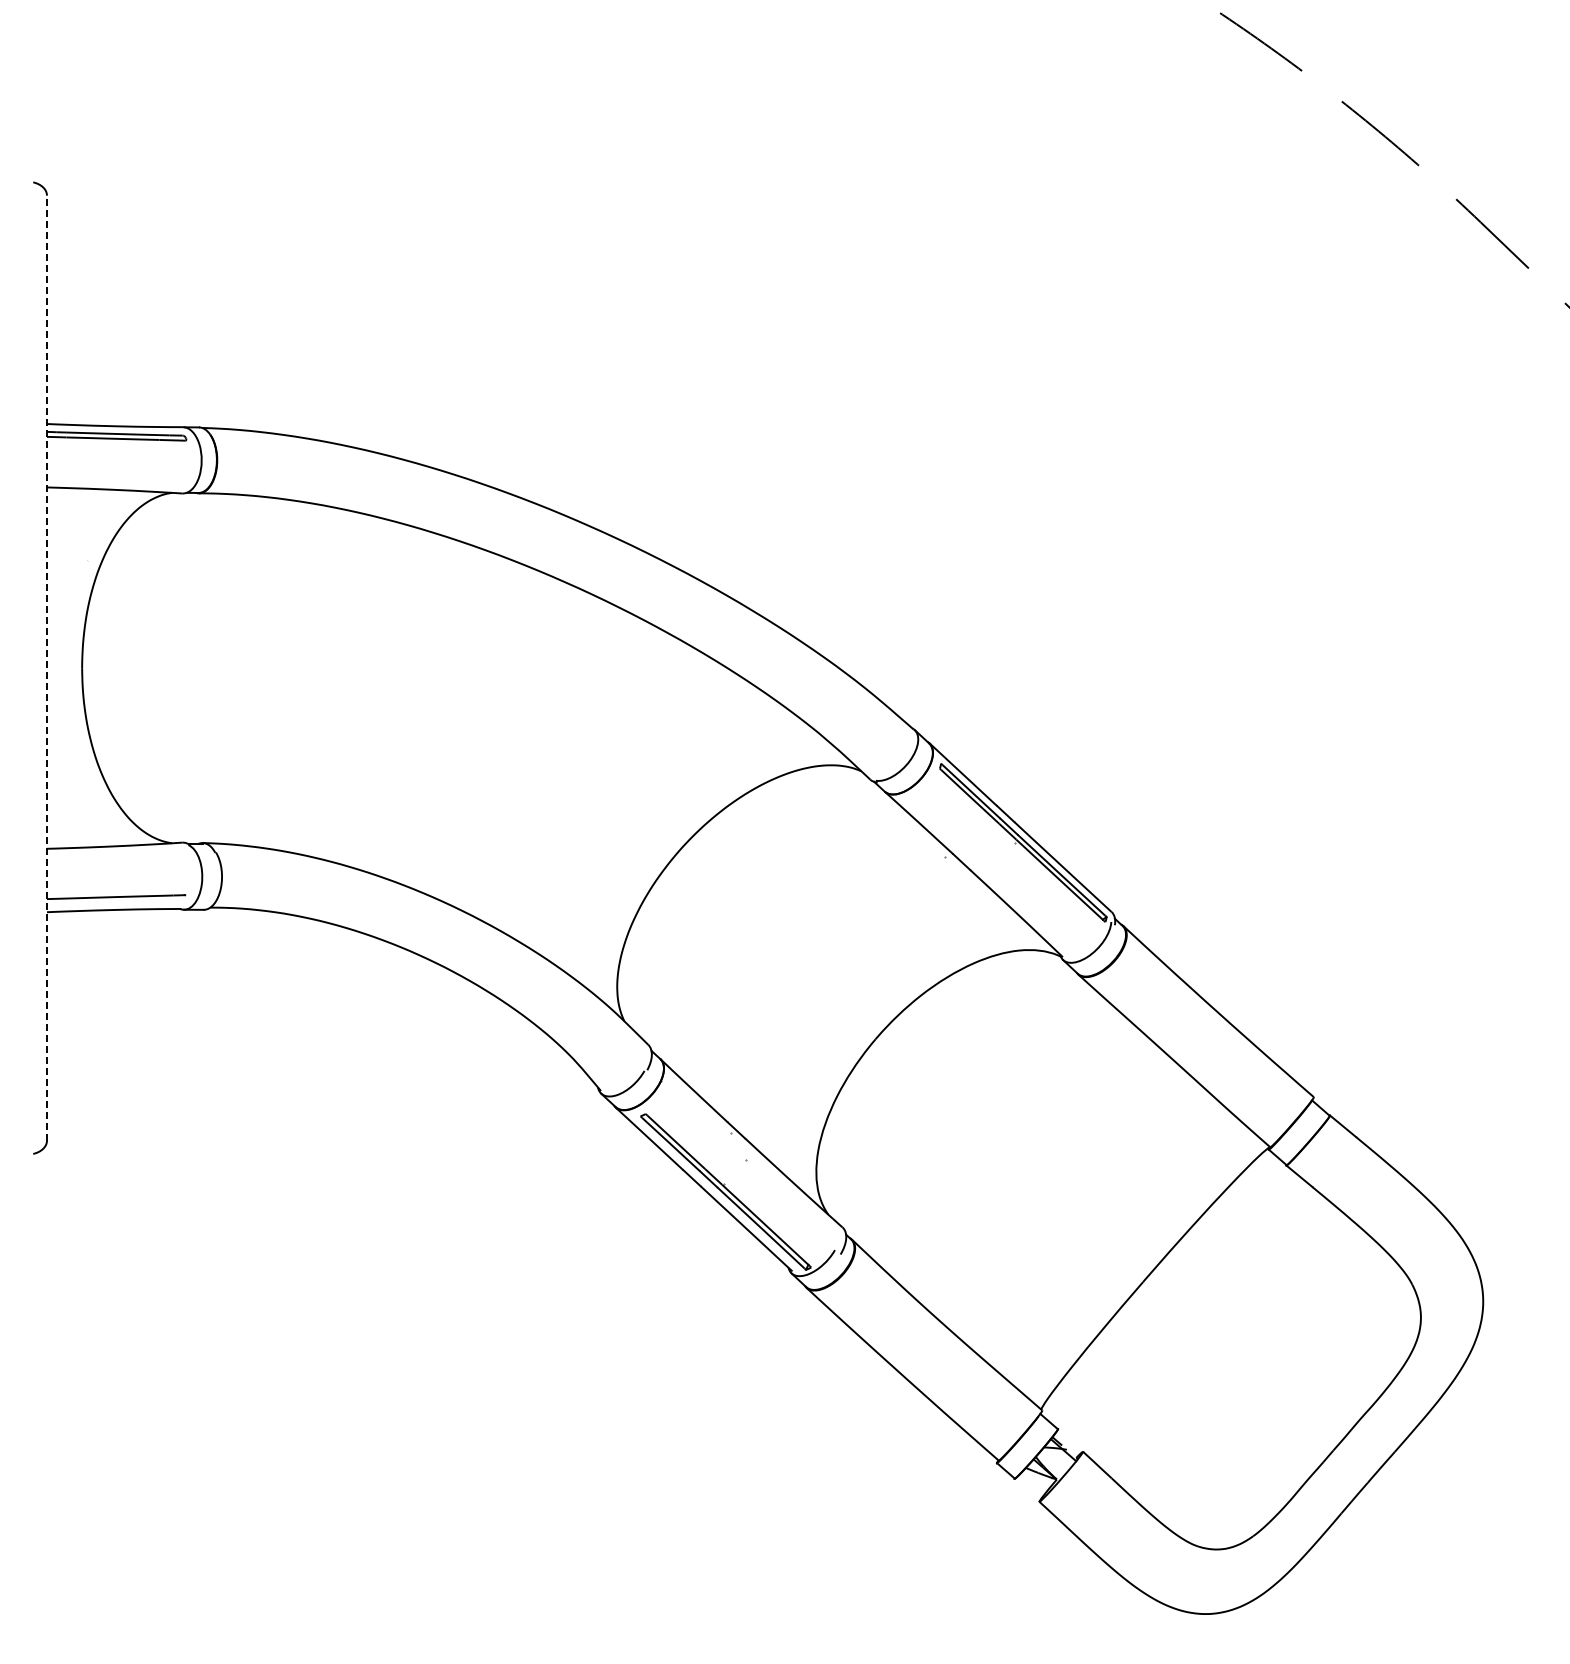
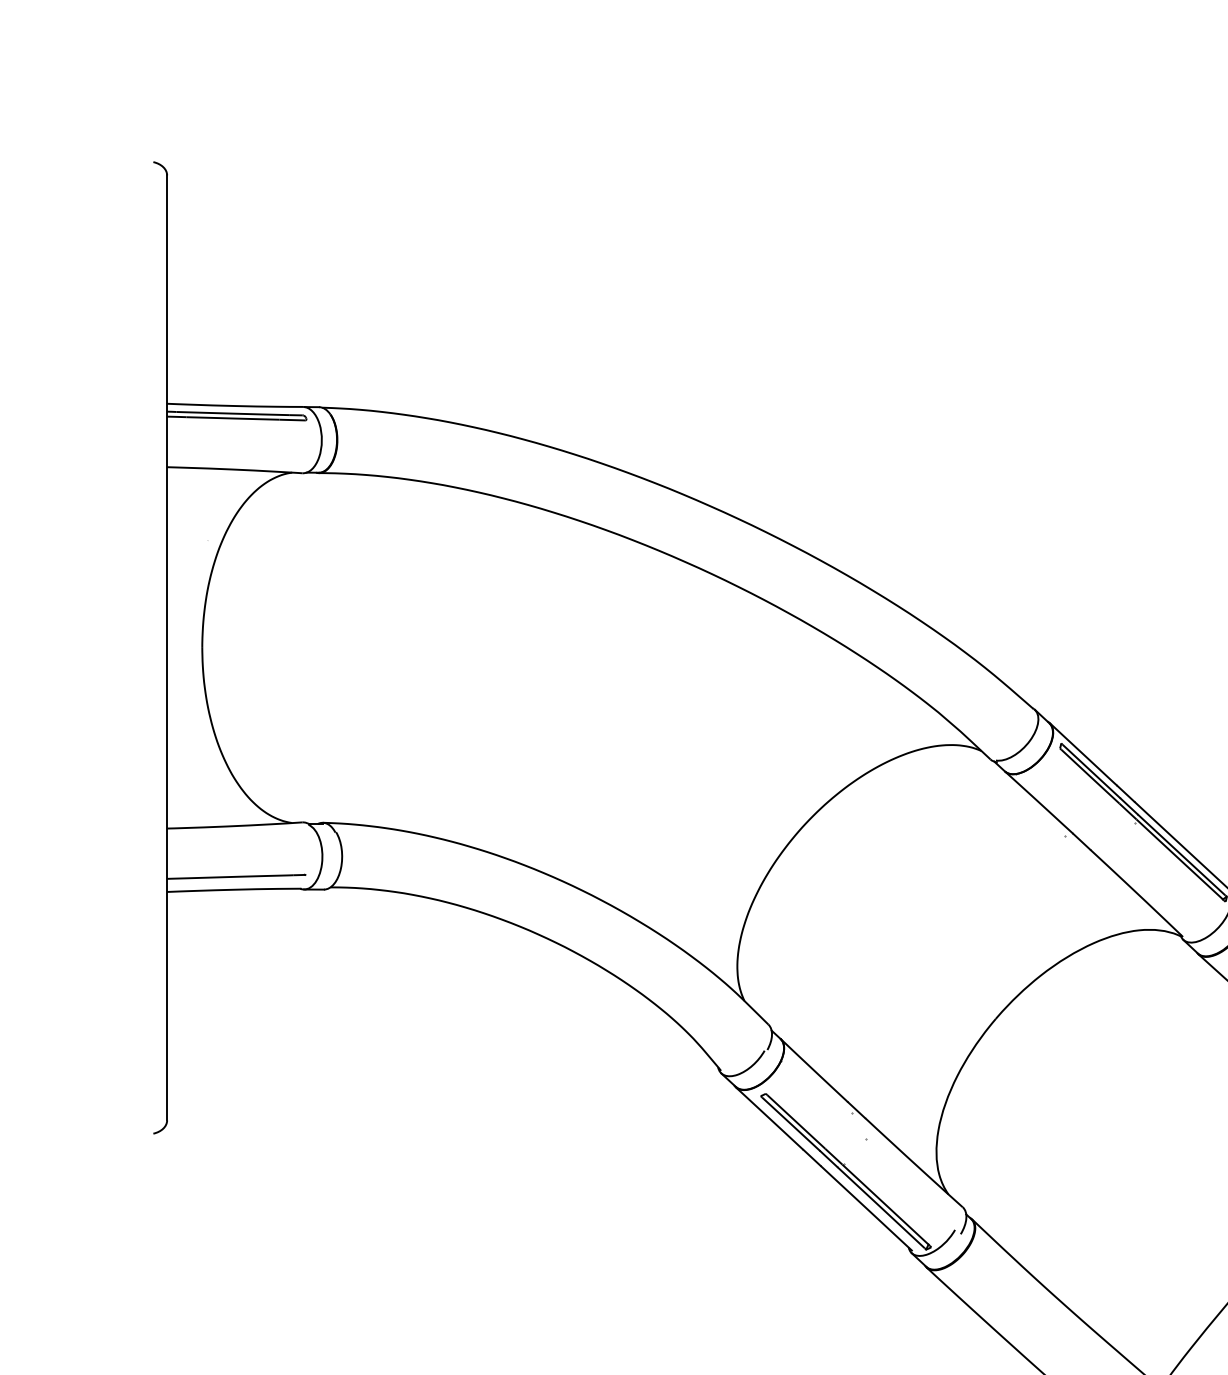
line: (47, 667) -> (167, 647), dashed -> solid

